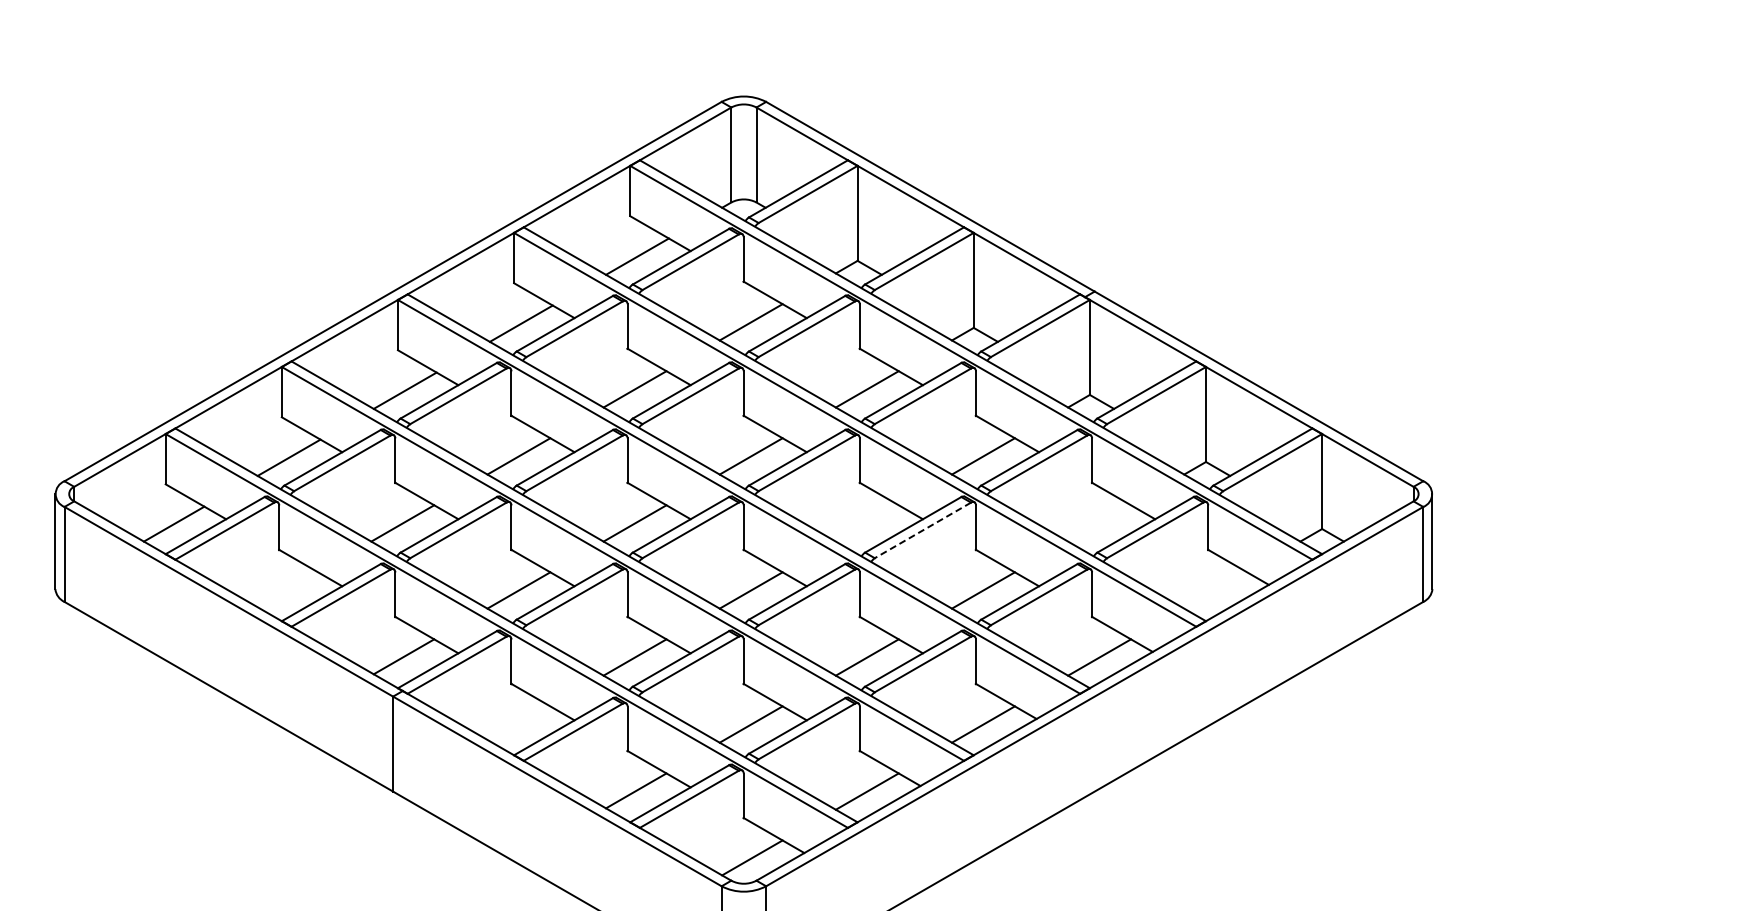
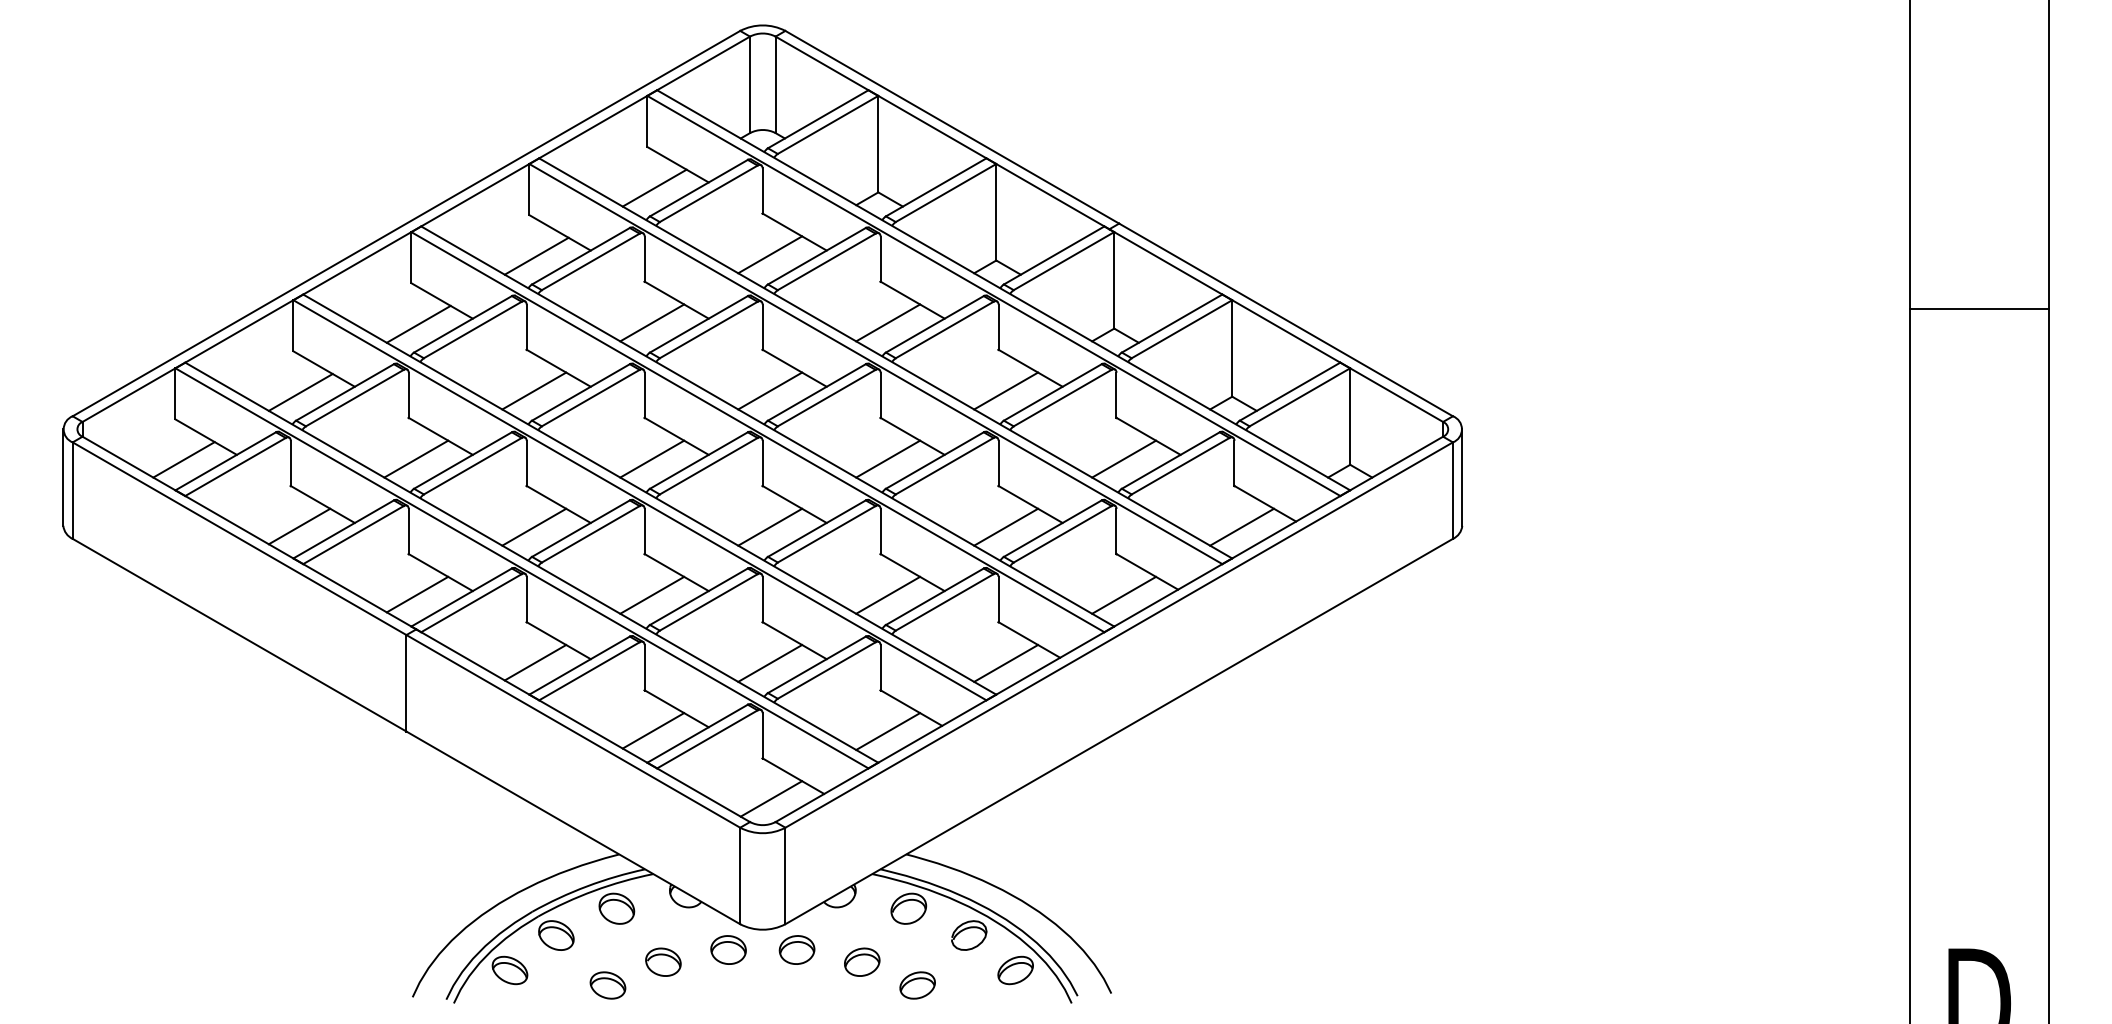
line: (867, 522) -> (888, 458), added
line: (1099, 522) -> (1124, 458), added
line: (922, 530) -> (944, 466), dashed -> solid
line: (287, 589) -> (299, 526), added
line: (1216, 589) -> (1242, 526), added
line: (520, 723) -> (535, 662), added

